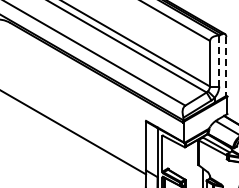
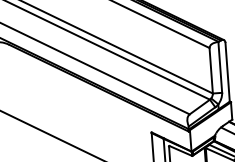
line: (219, 61) -> (220, 67), dashed -> solid
line: (226, 66) -> (227, 72), dashed -> solid

